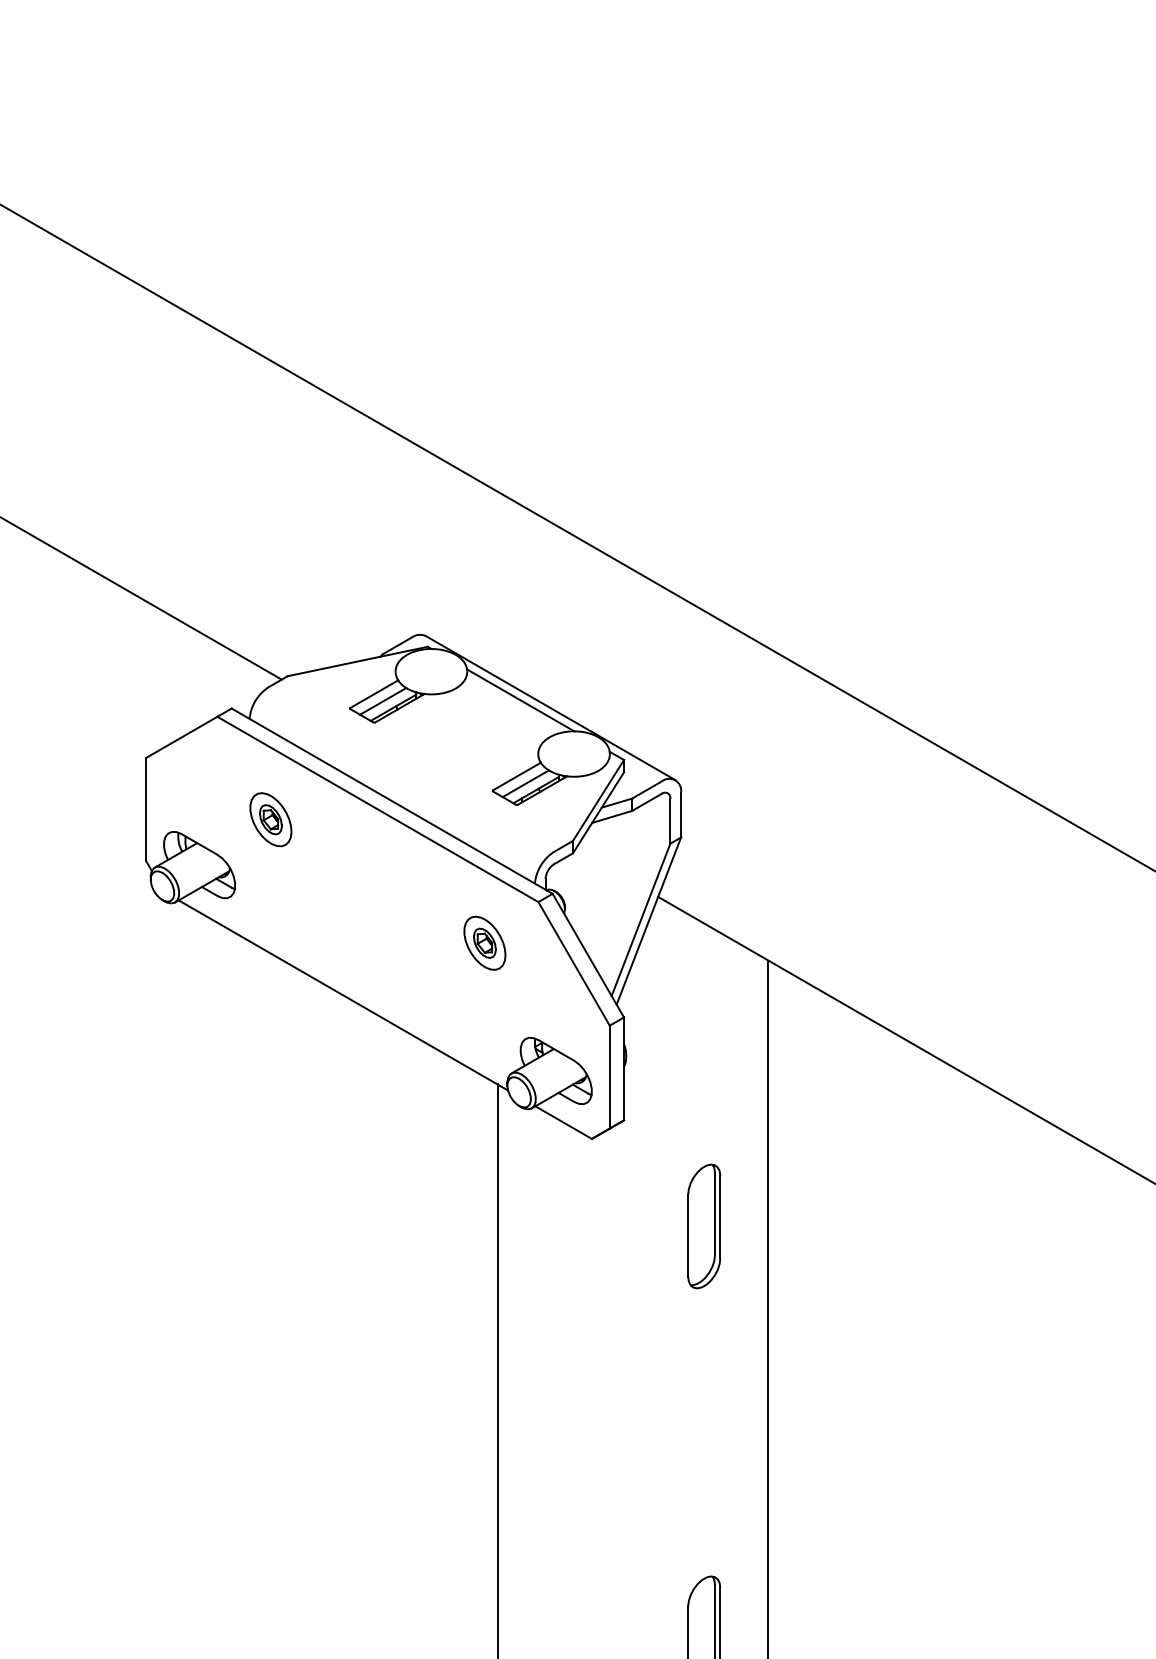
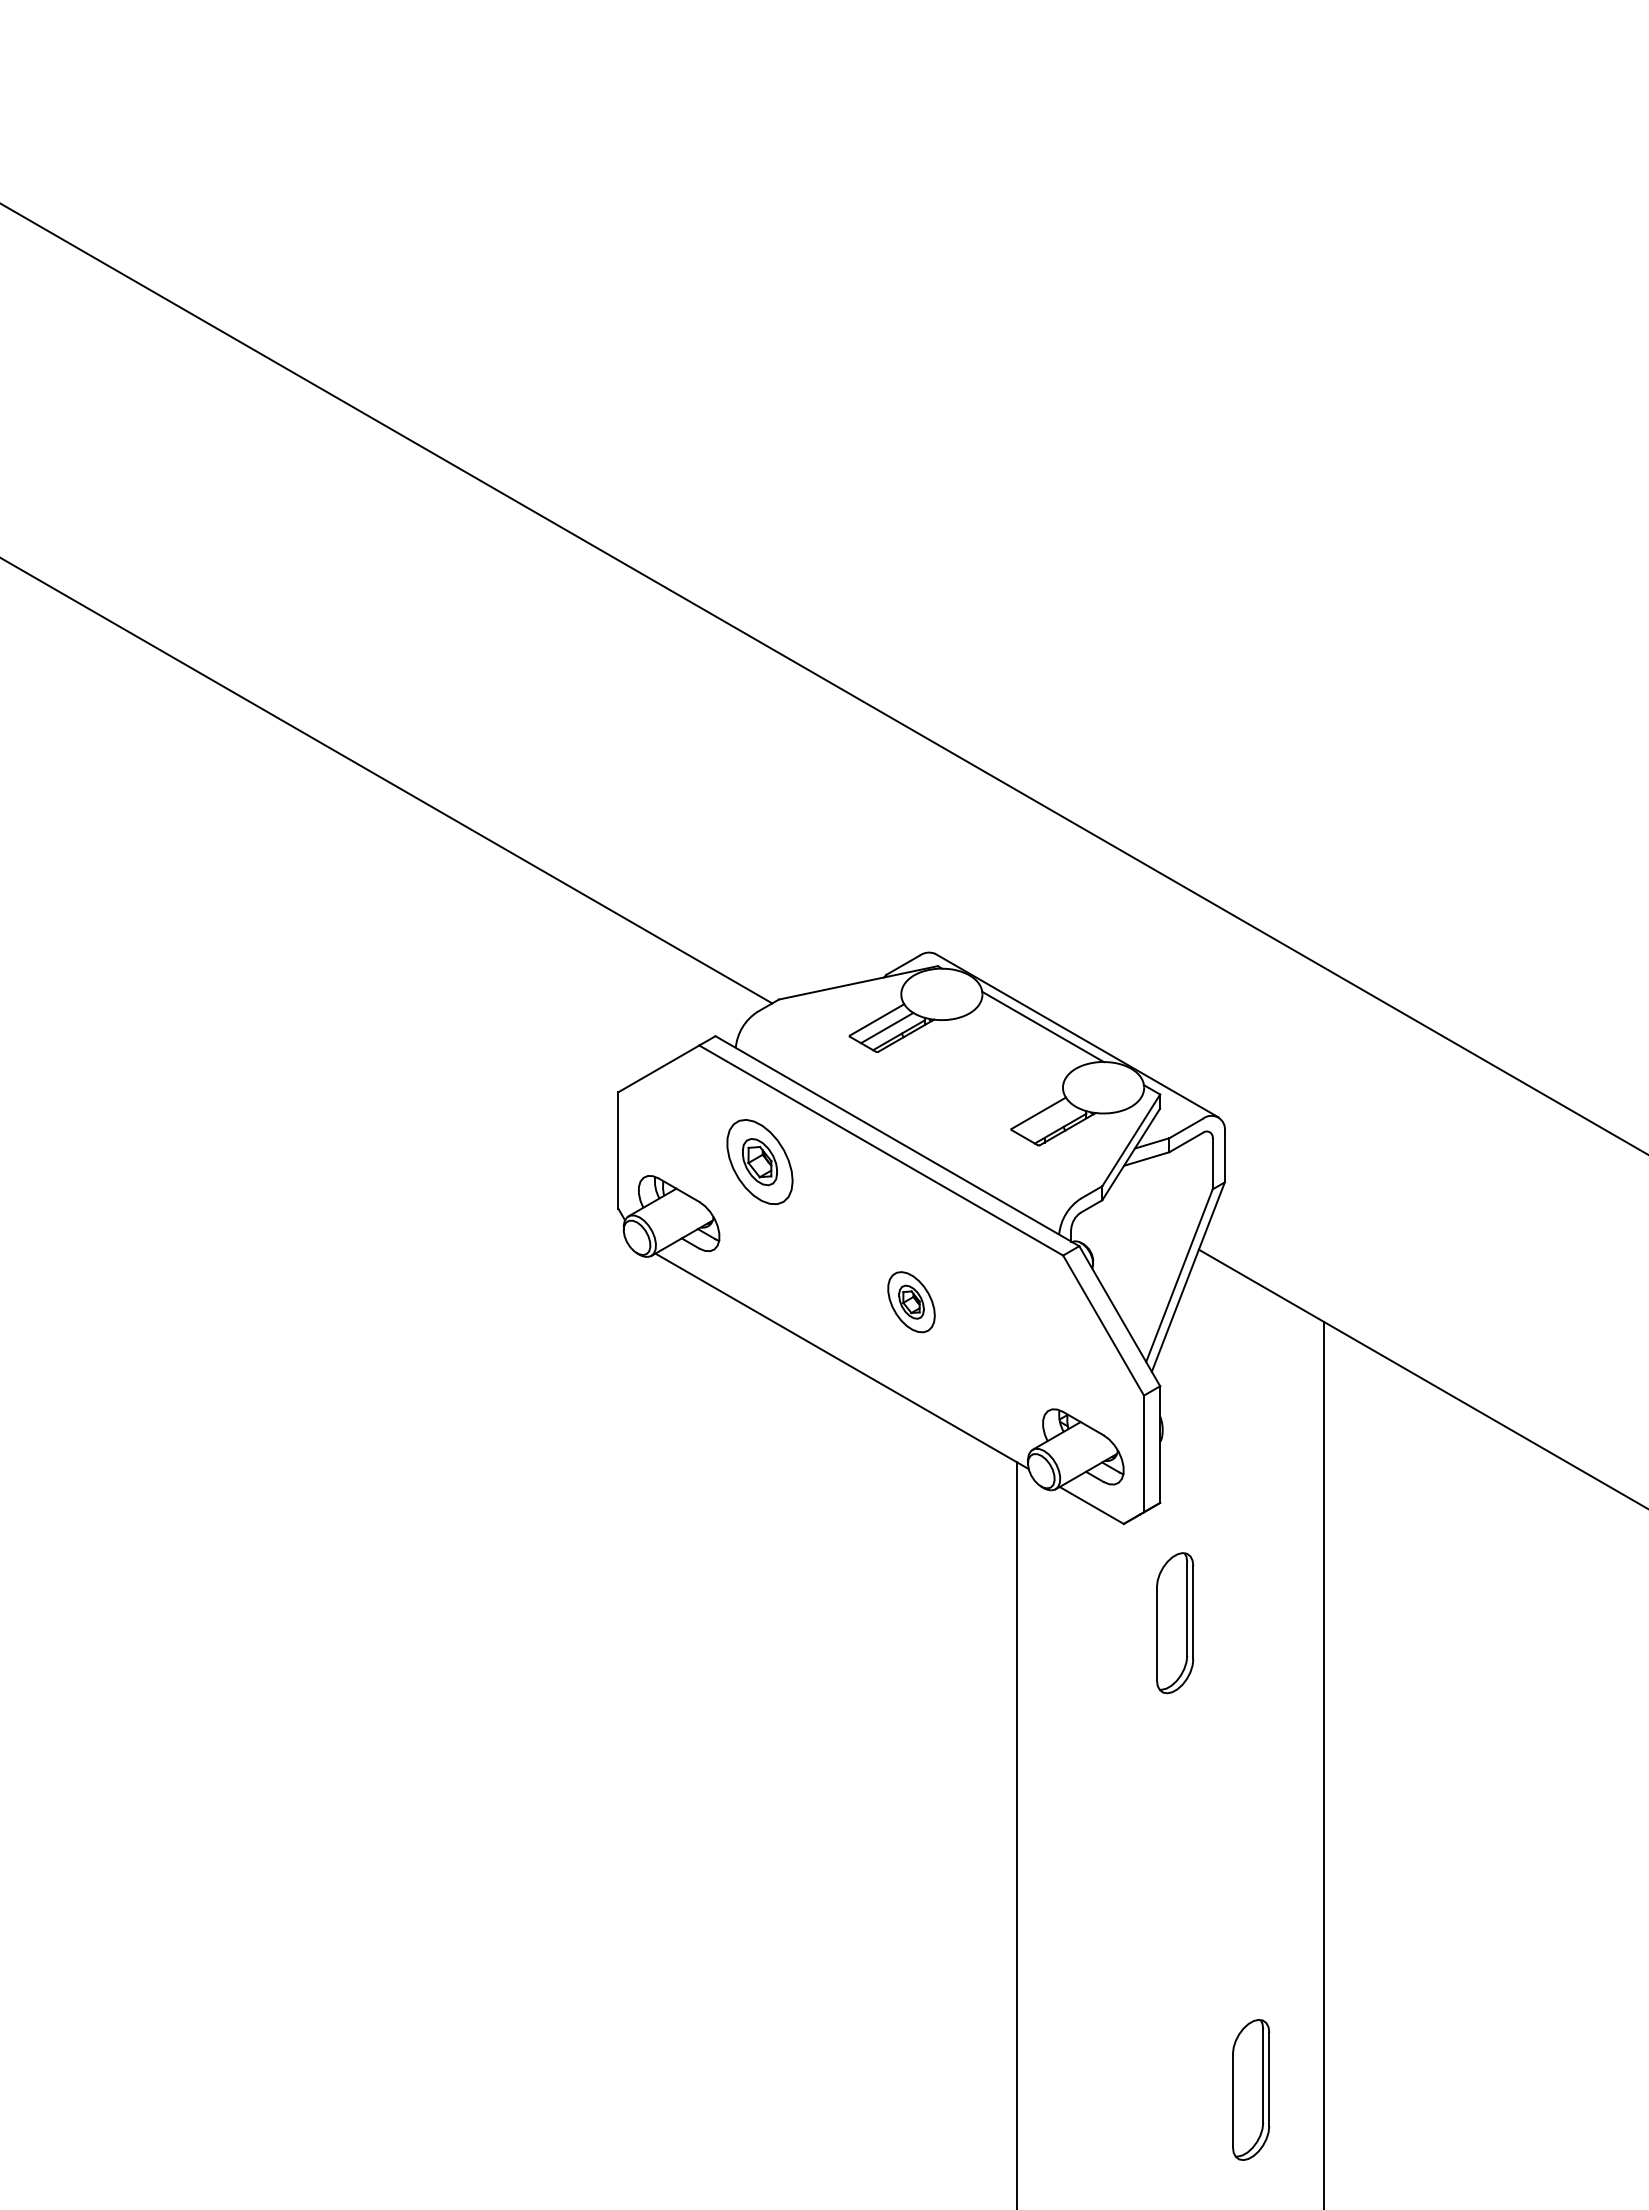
line: (525, 783) -> (1048, 1121), removed
part: (270, 820) -> (759, 1162), size x1.4
part: (484, 943) -> (911, 1302), moved
part: (704, 1226) -> (1175, 1623), moved

